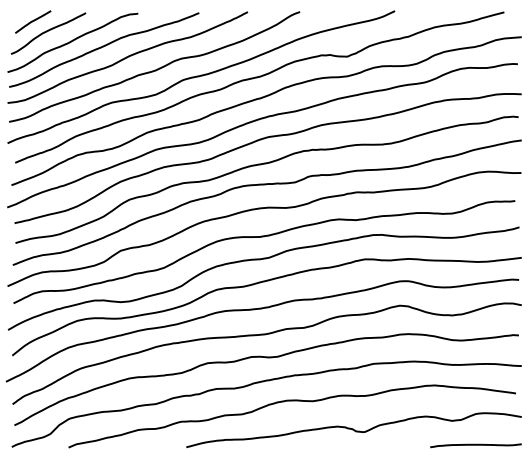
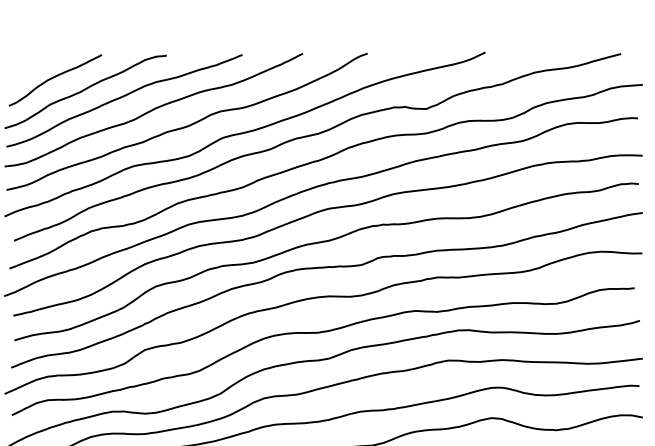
curve: (33, 21) -> (36, 65), removed

